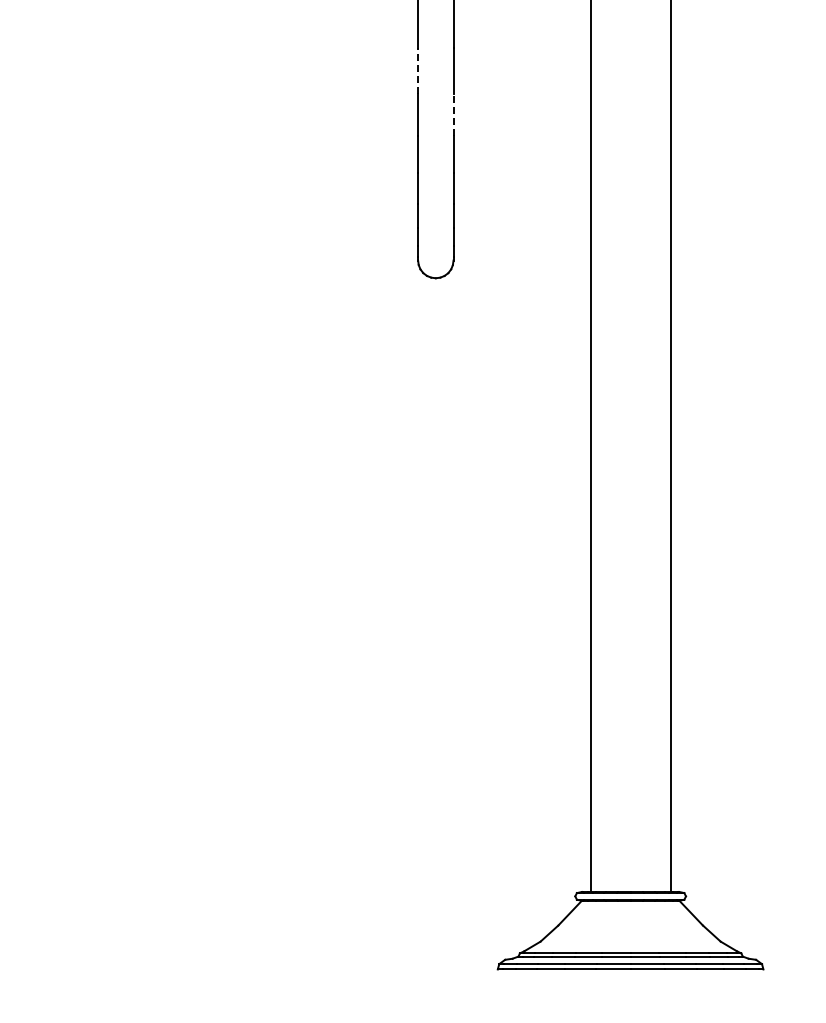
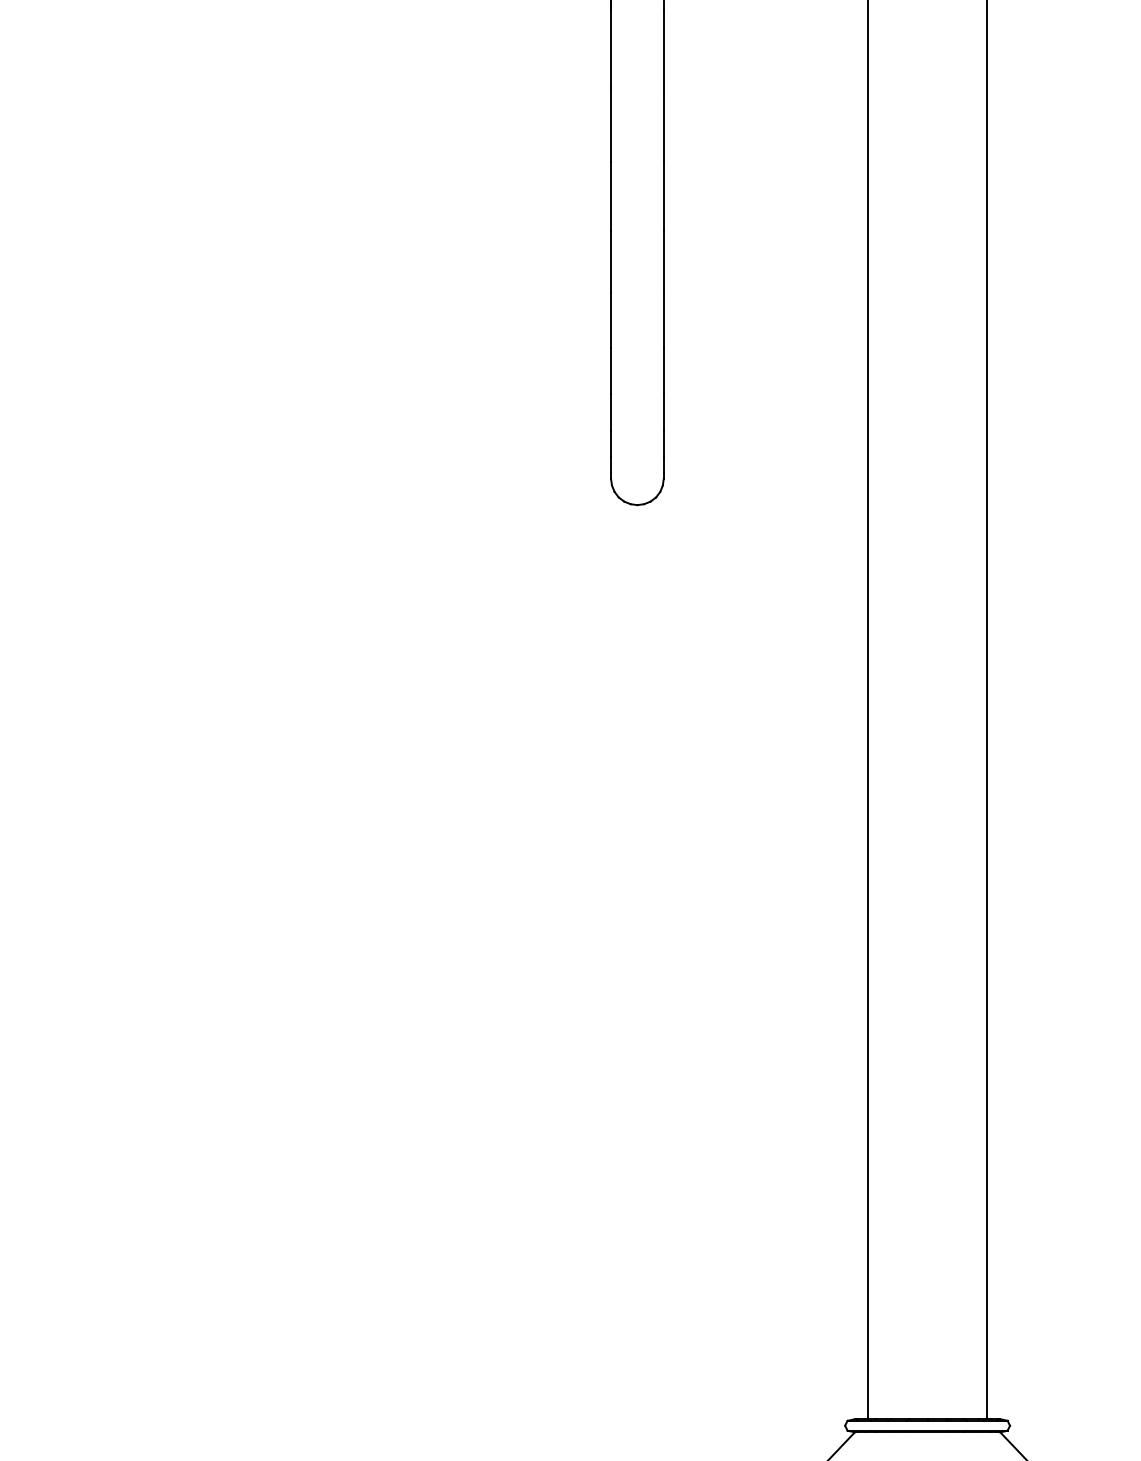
line: (418, 70) -> (611, 195), dashed -> solid
line: (453, 115) -> (663, 262), dashed -> solid

